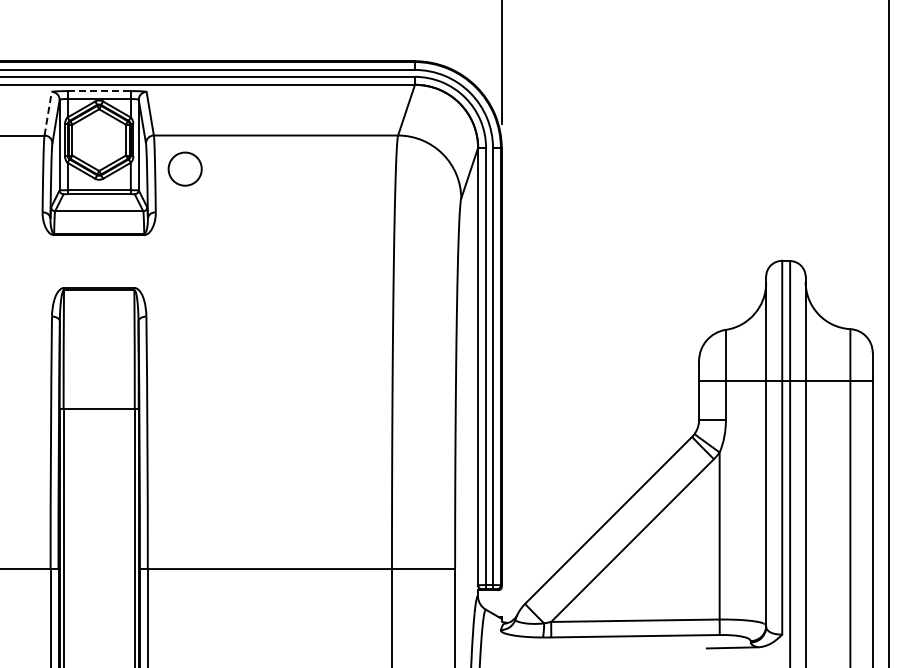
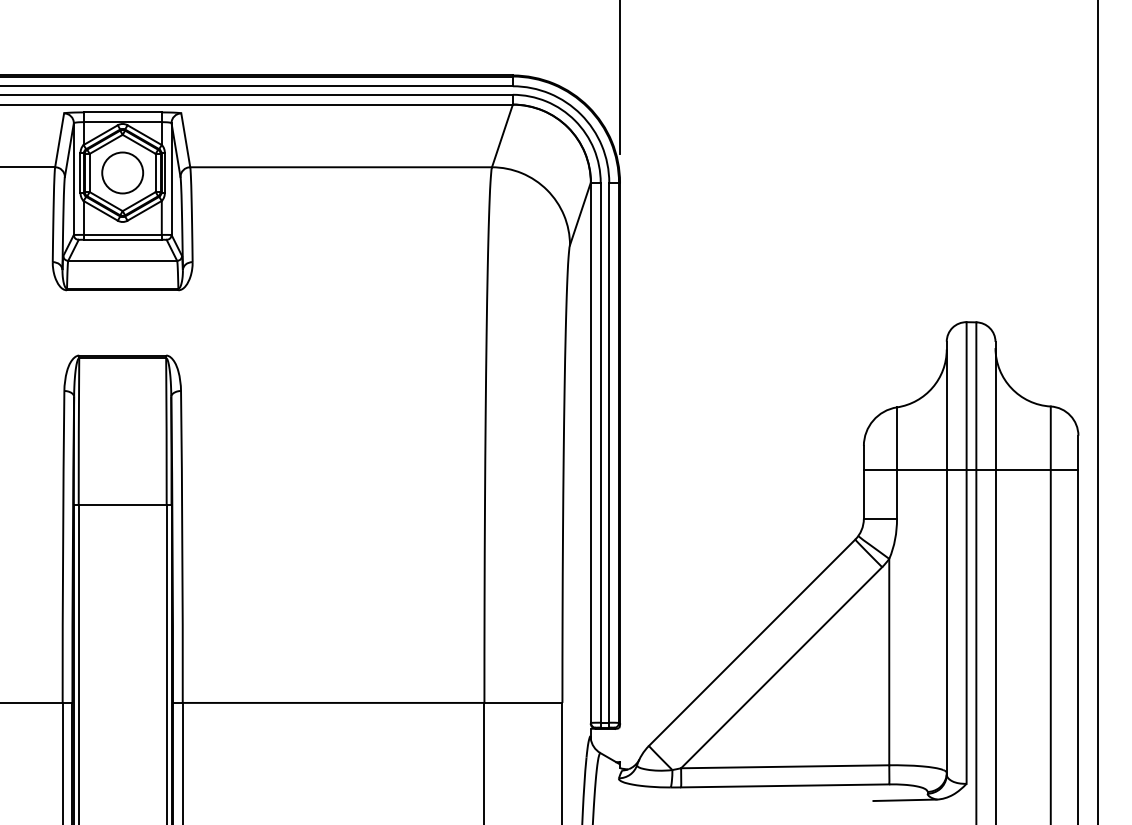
line: (99, 91) -> (123, 112), dashed -> solid
line: (48, 113) -> (60, 140), dashed -> solid
circle: (184, 168) -> (121, 172), moved

